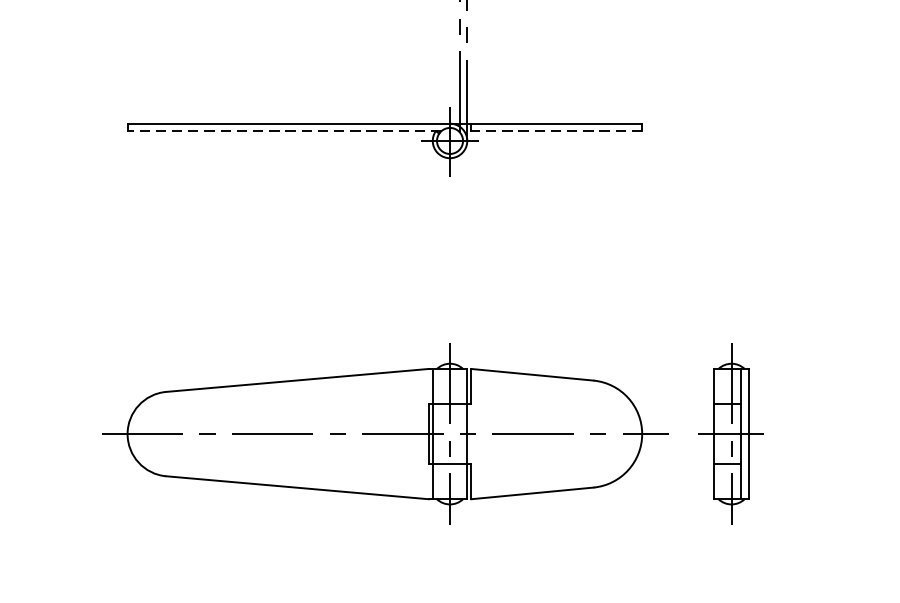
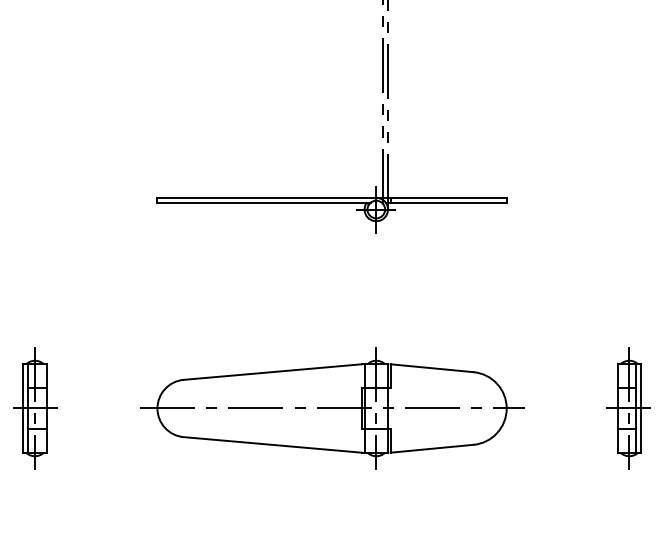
line: (285, 130) -> (264, 202), dashed -> solid
line: (551, 130) -> (445, 202), dashed -> solid
part: (730, 434) -> (628, 408), moved

